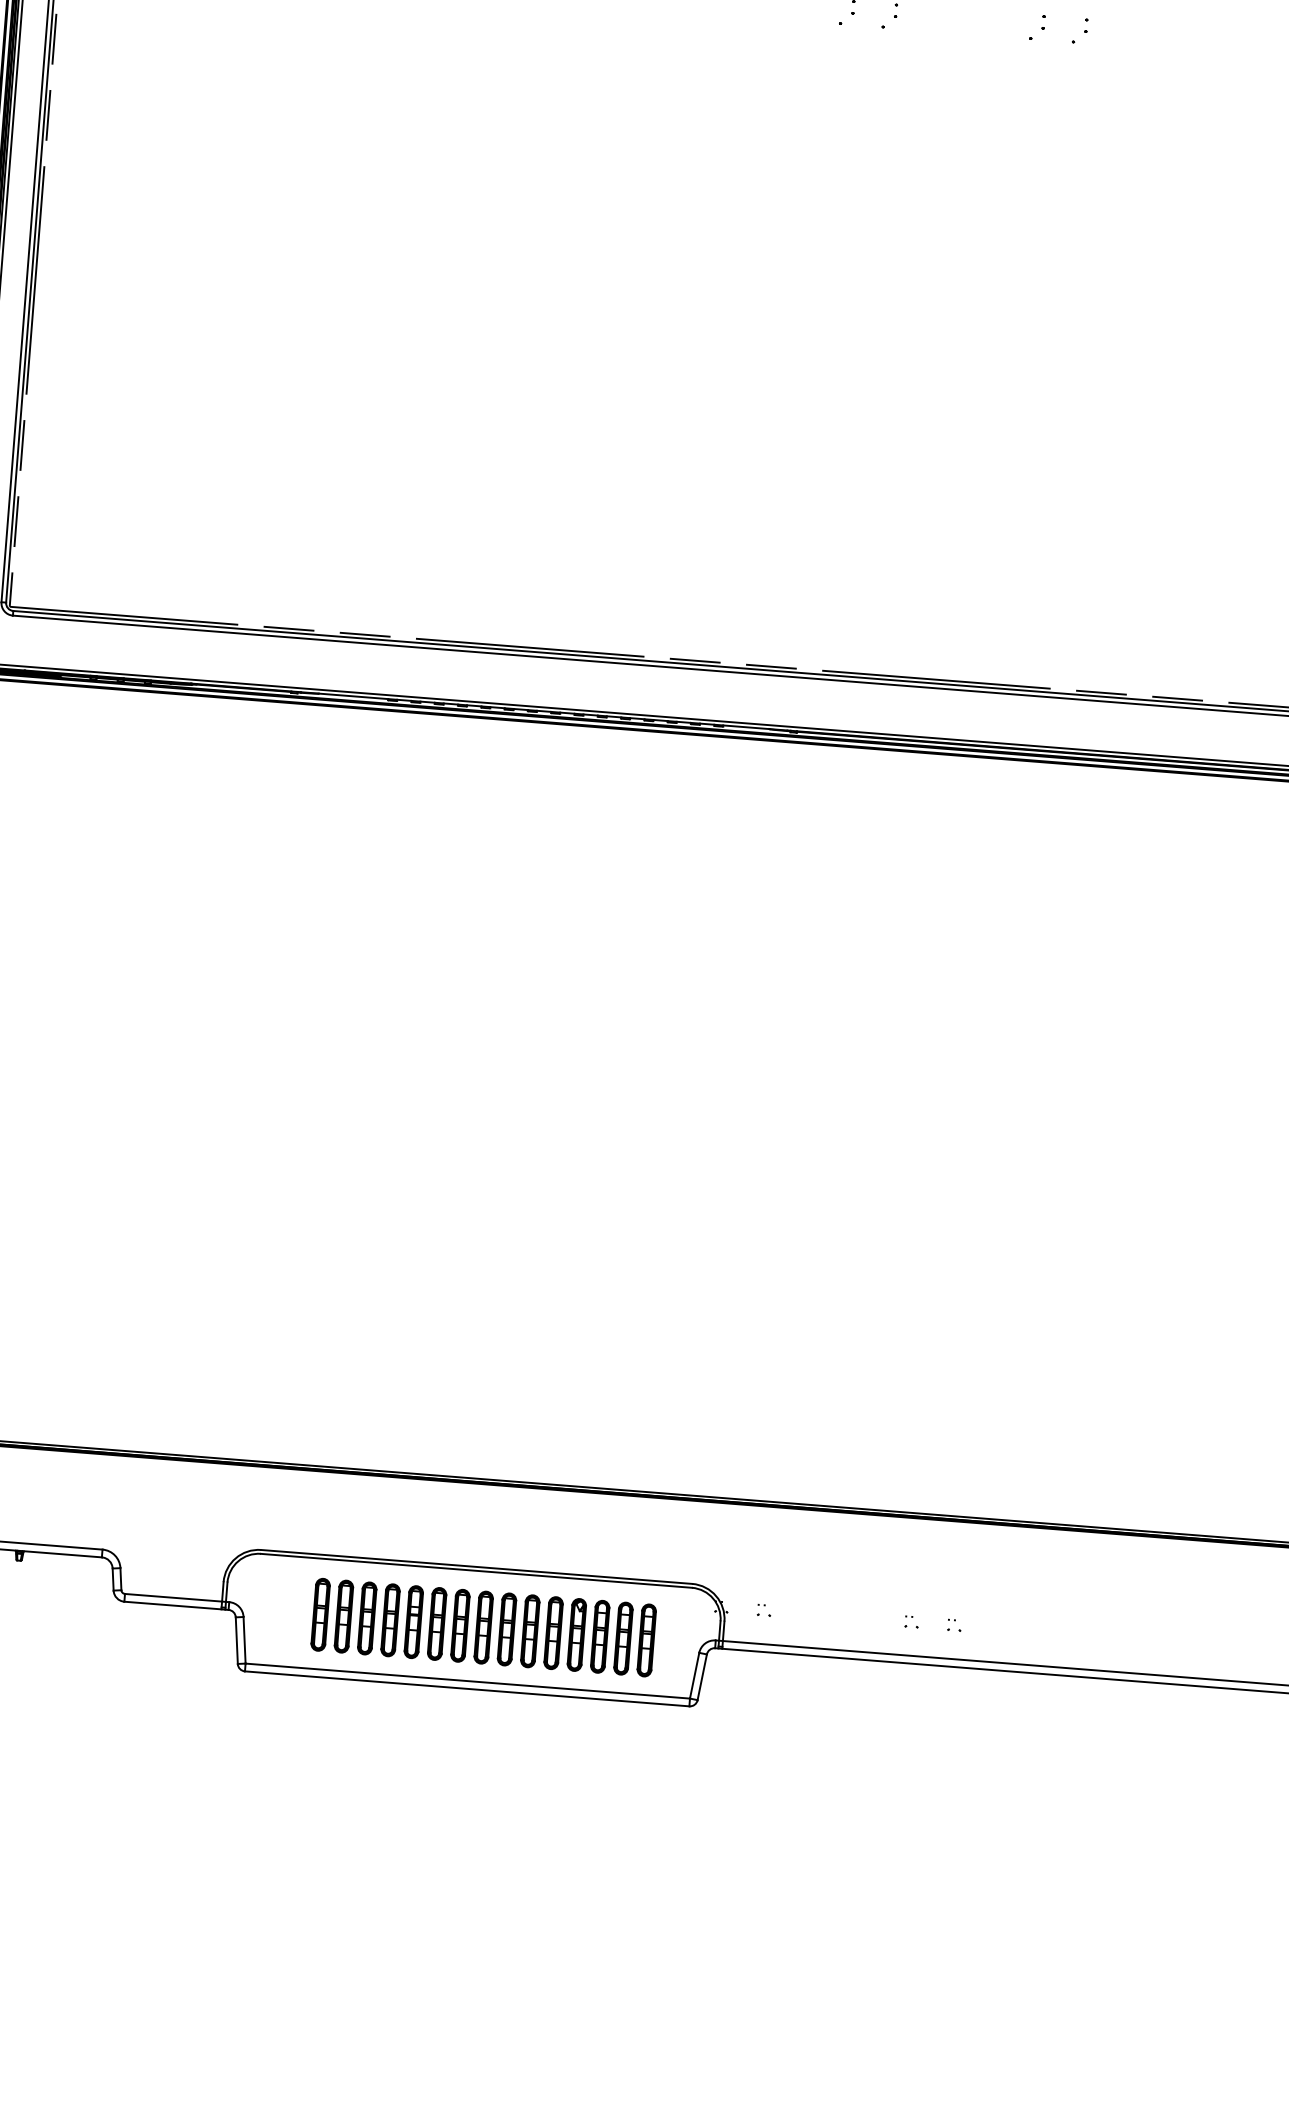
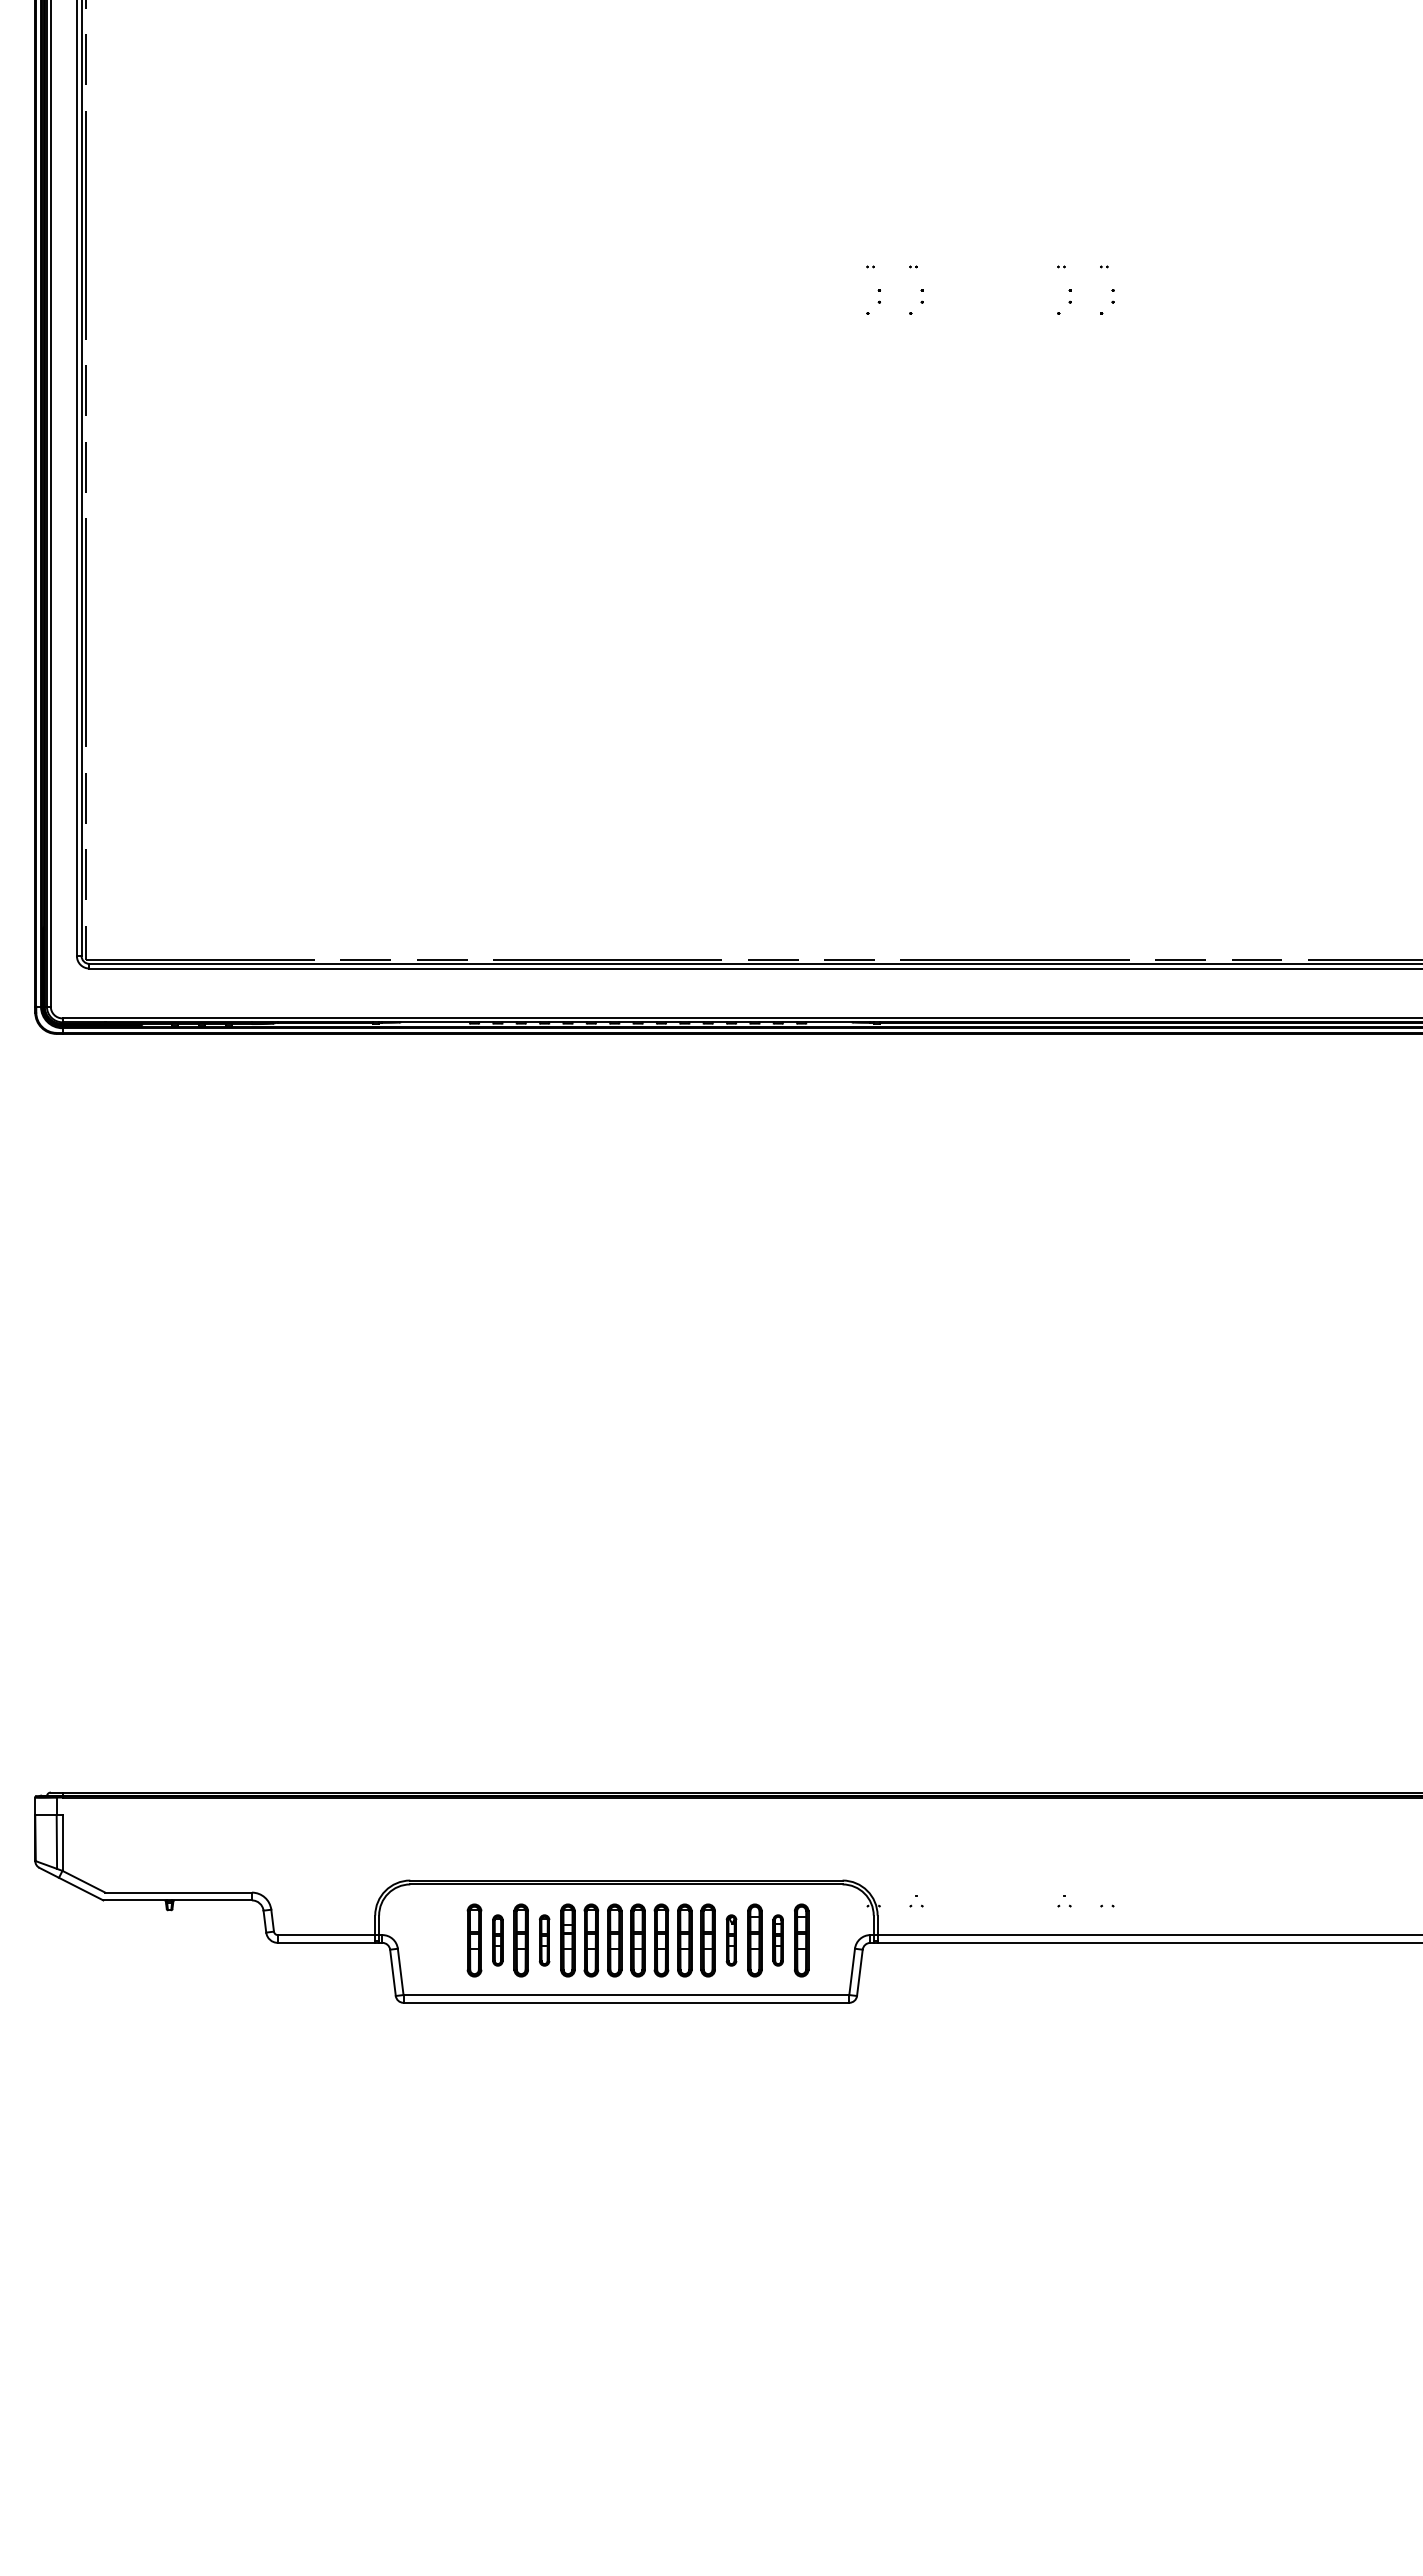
part: (343, 1616) -> (497, 1940), size x0.7
part: (390, 1620) -> (544, 1940), size x0.7
part: (576, 1634) -> (731, 1940), size x0.7
part: (622, 1638) -> (777, 1940), size x0.7

